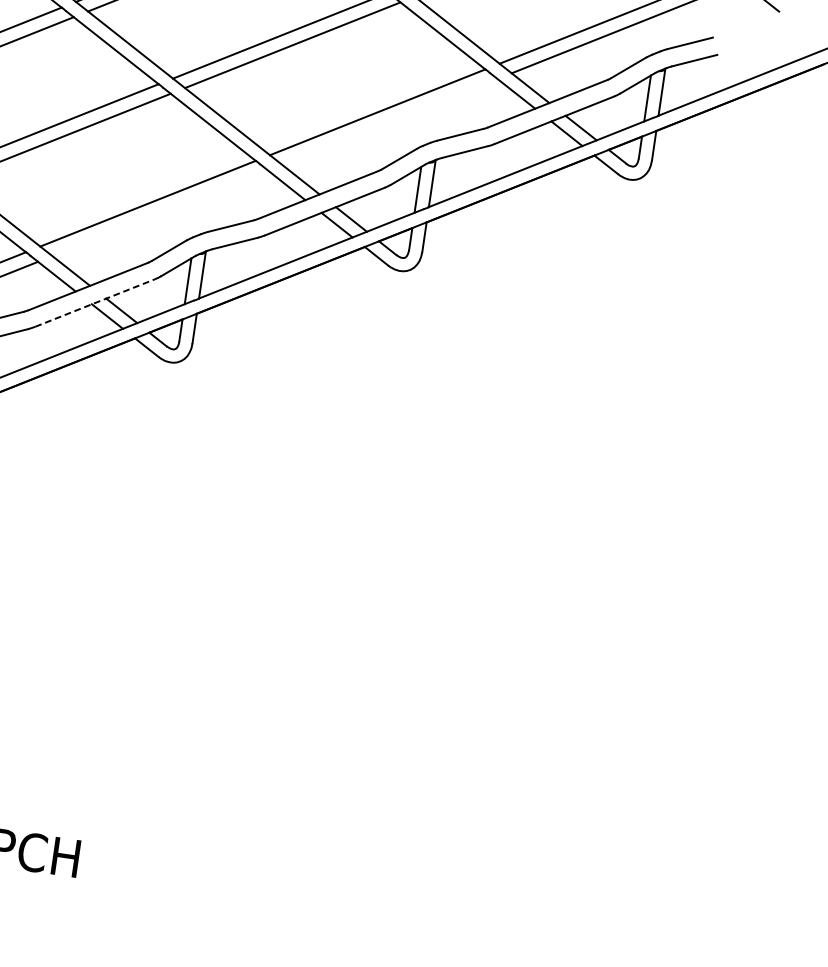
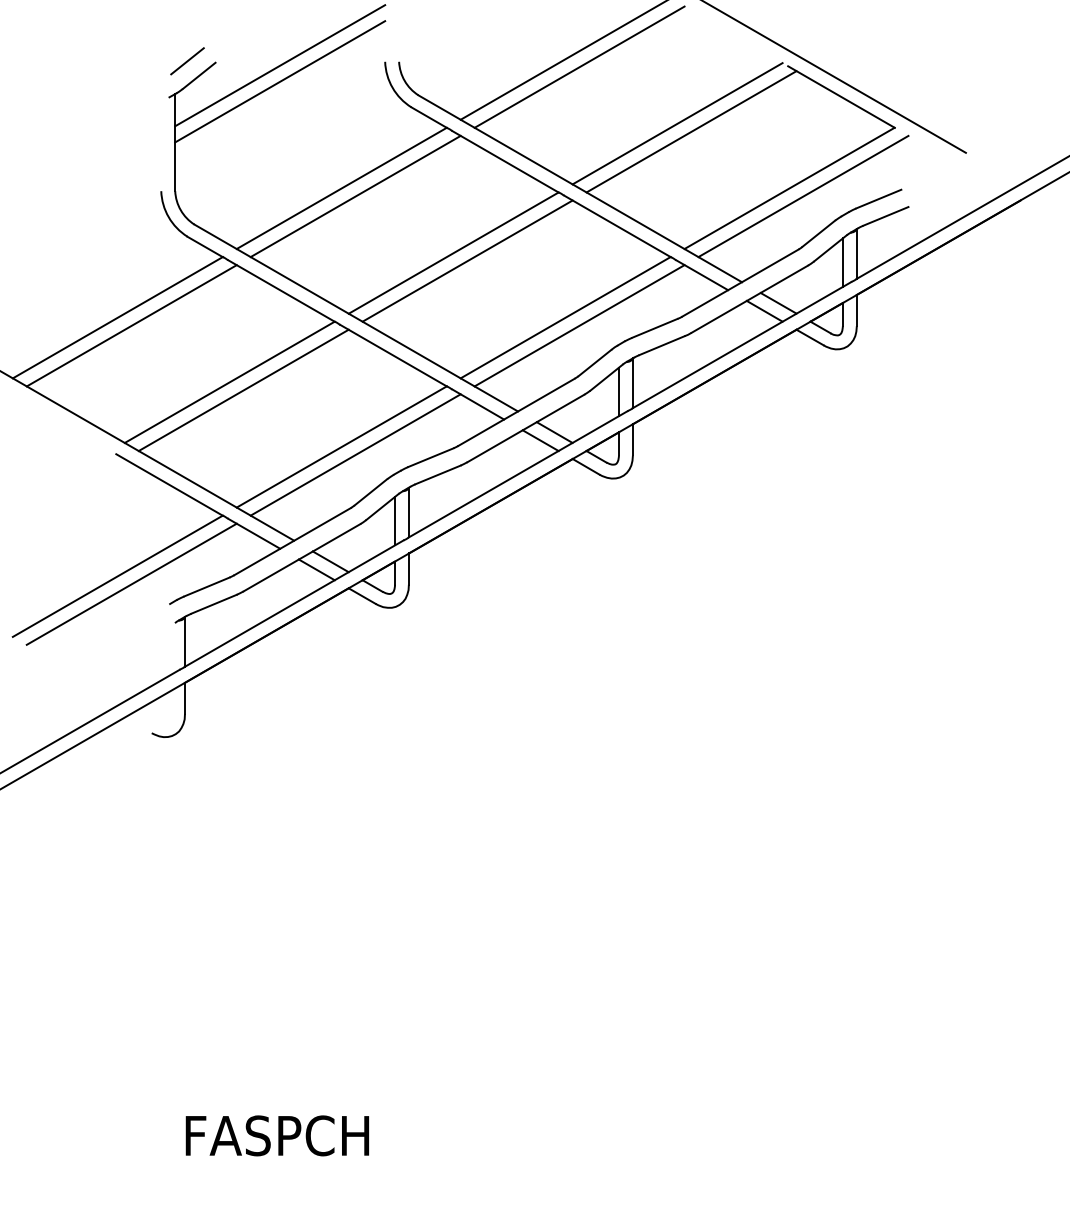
line: (389, 121) -> (579, 325), added
line: (159, 212) -> (355, 454), added
line: (95, 302) -> (302, 557), dashed -> solid

